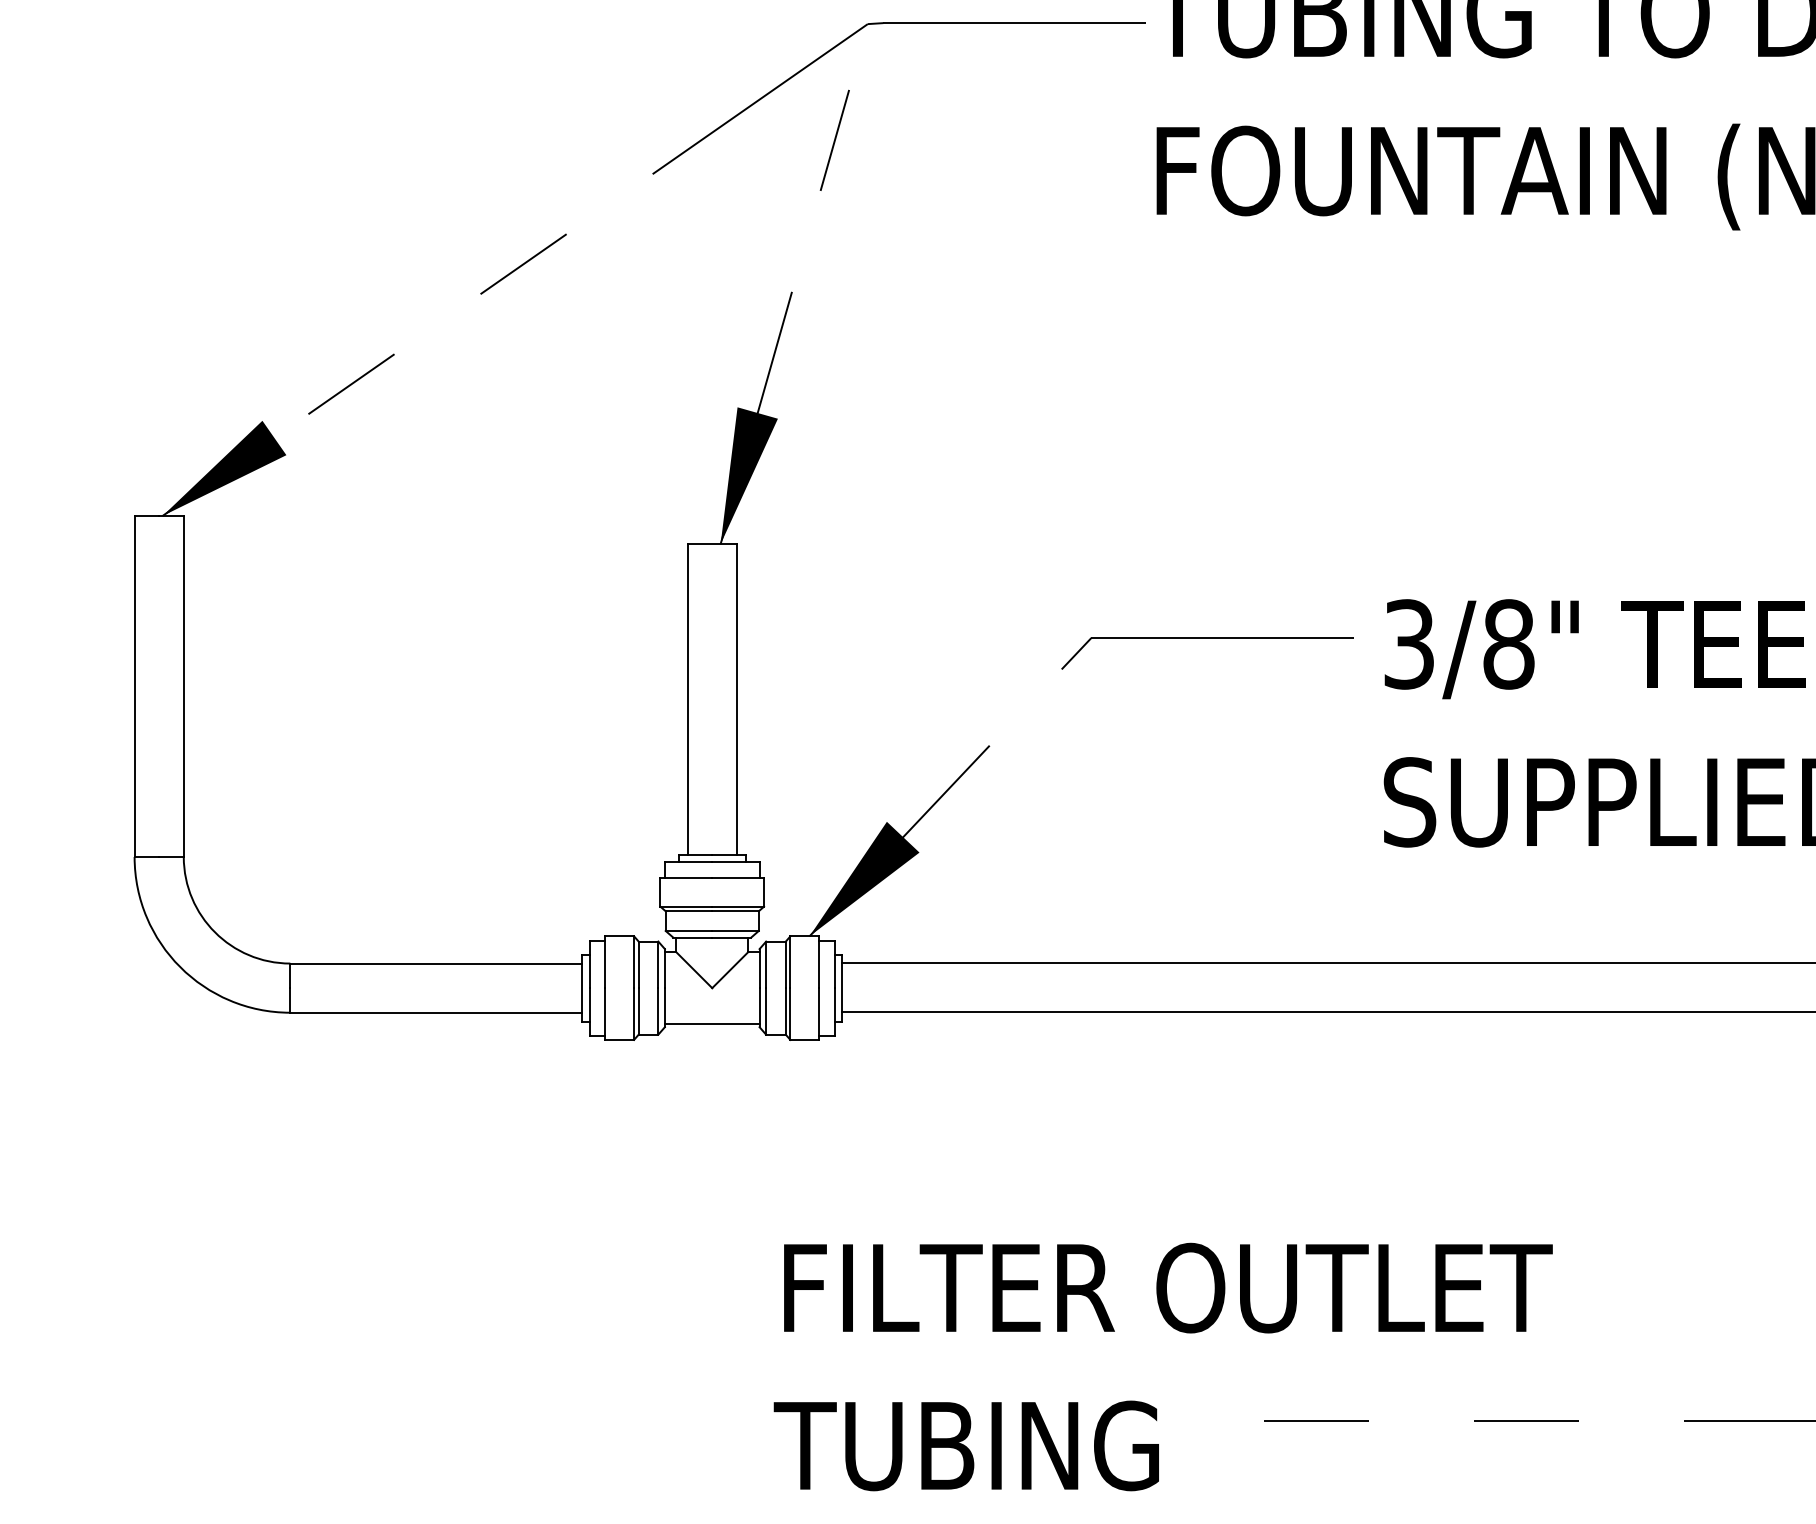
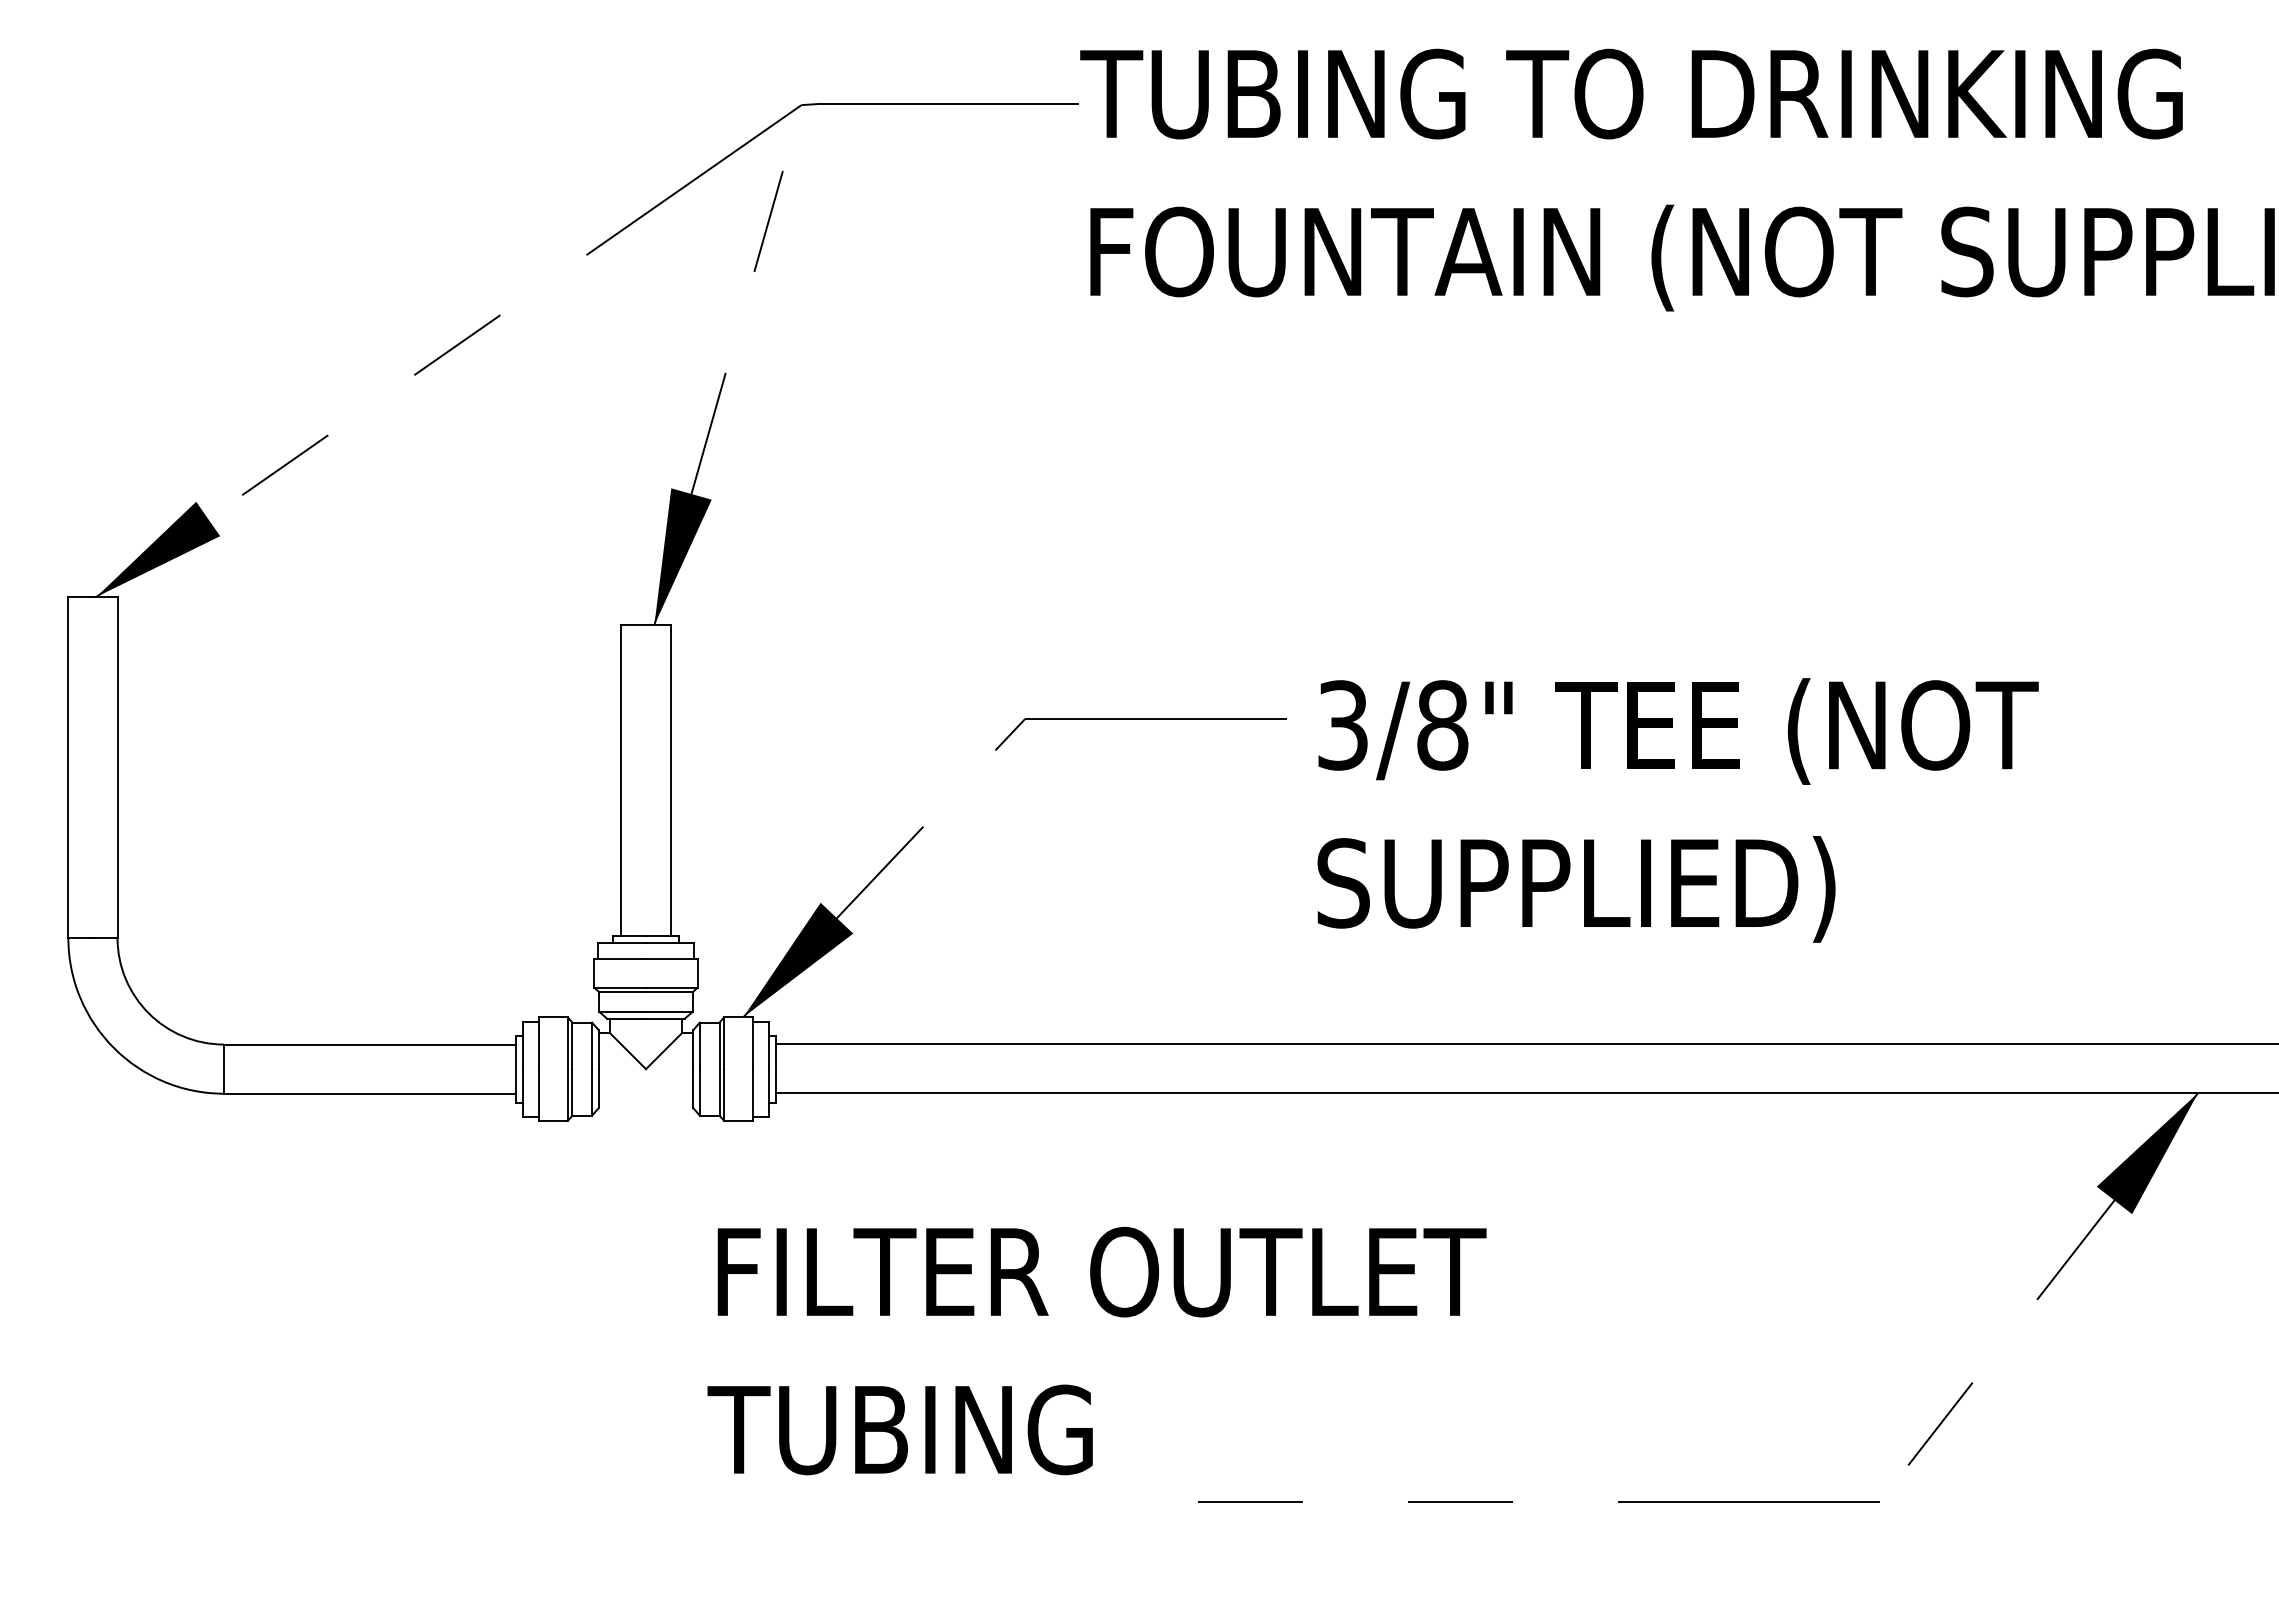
line: (711, 1024) -> (645, 1105), removed
text: (1162, 1366) -> (1096, 1350), moved

